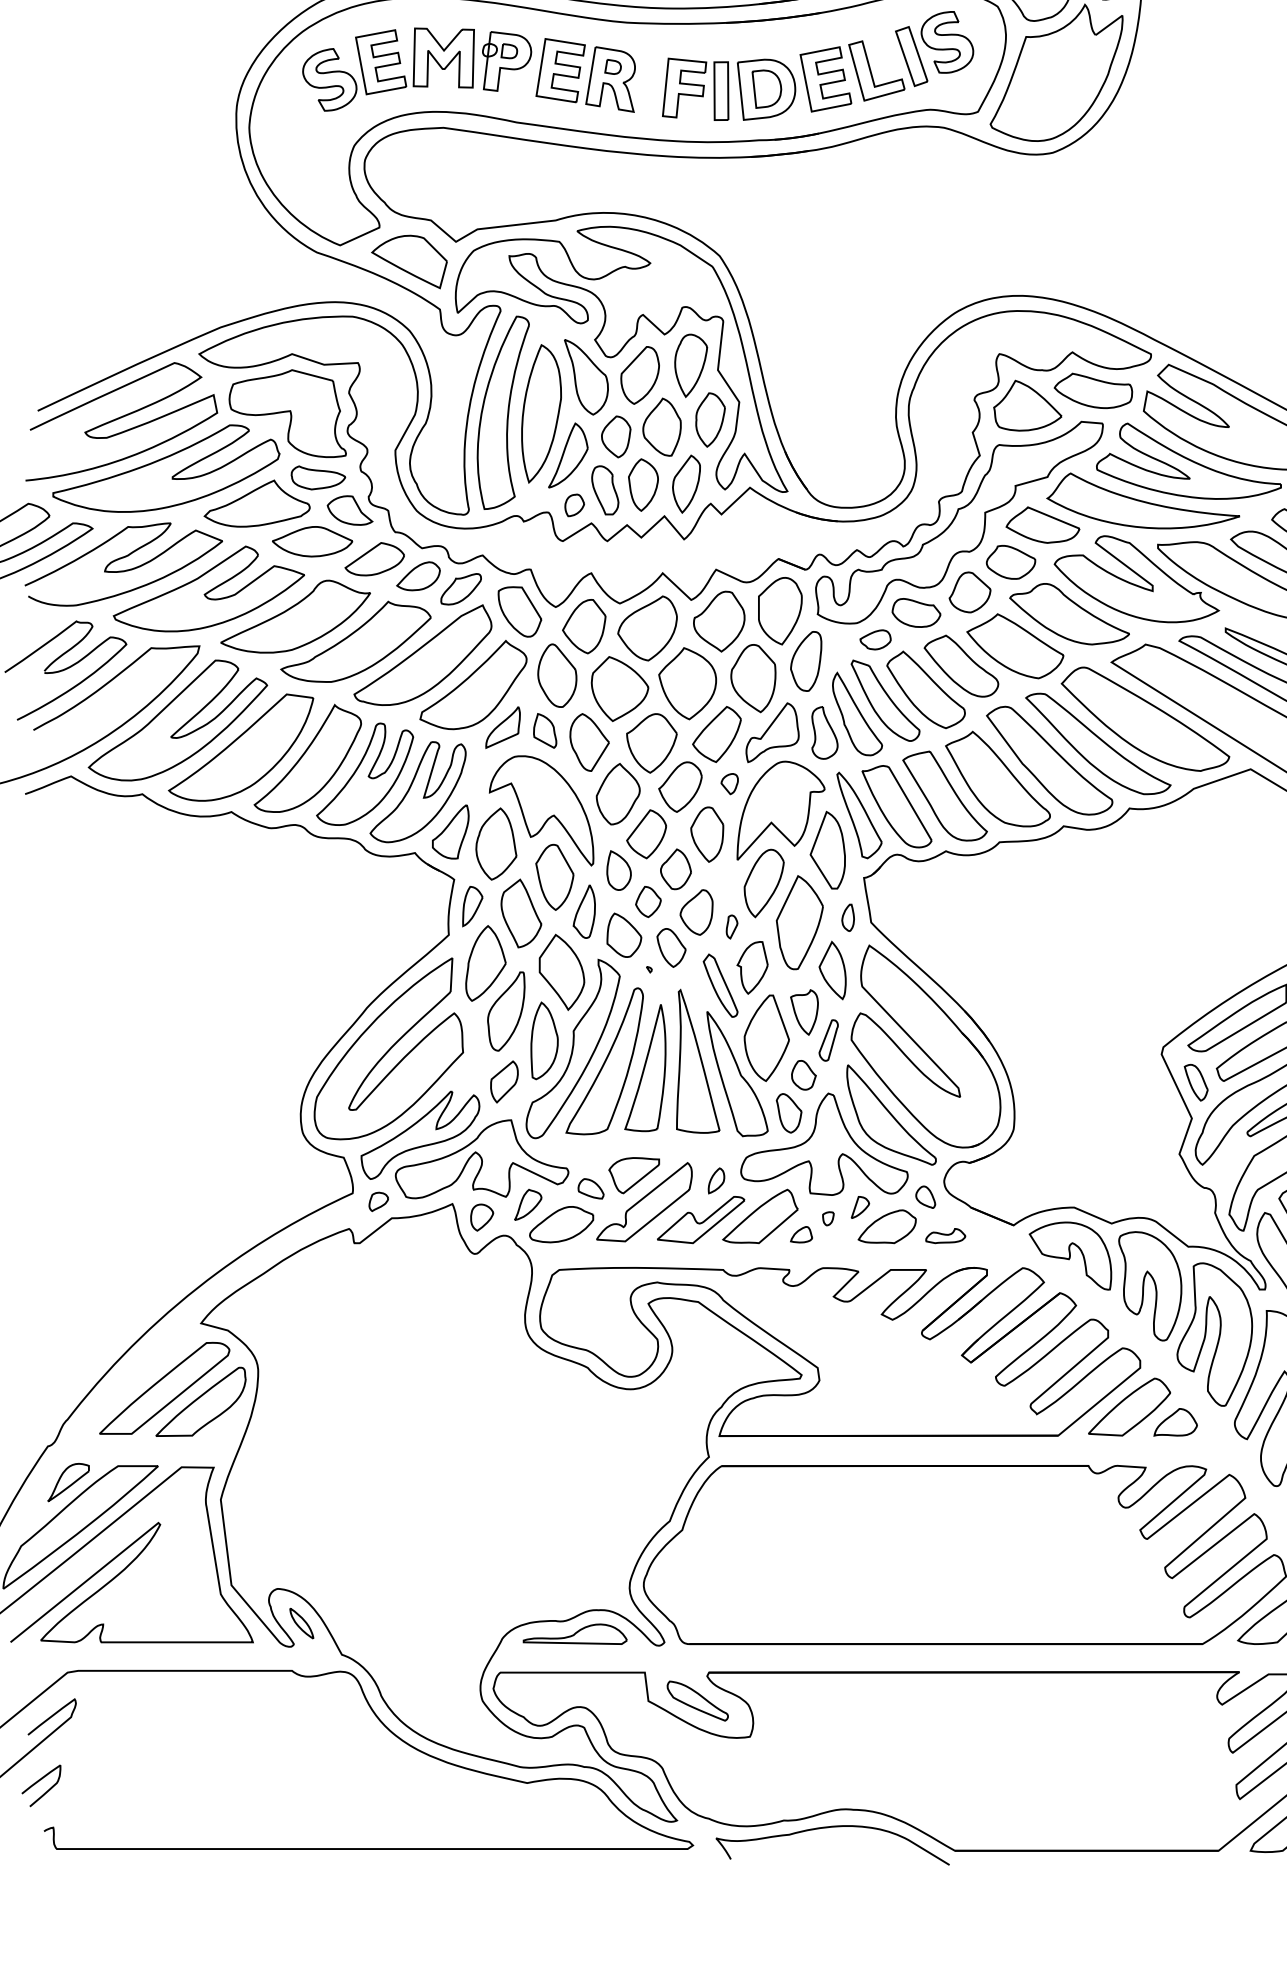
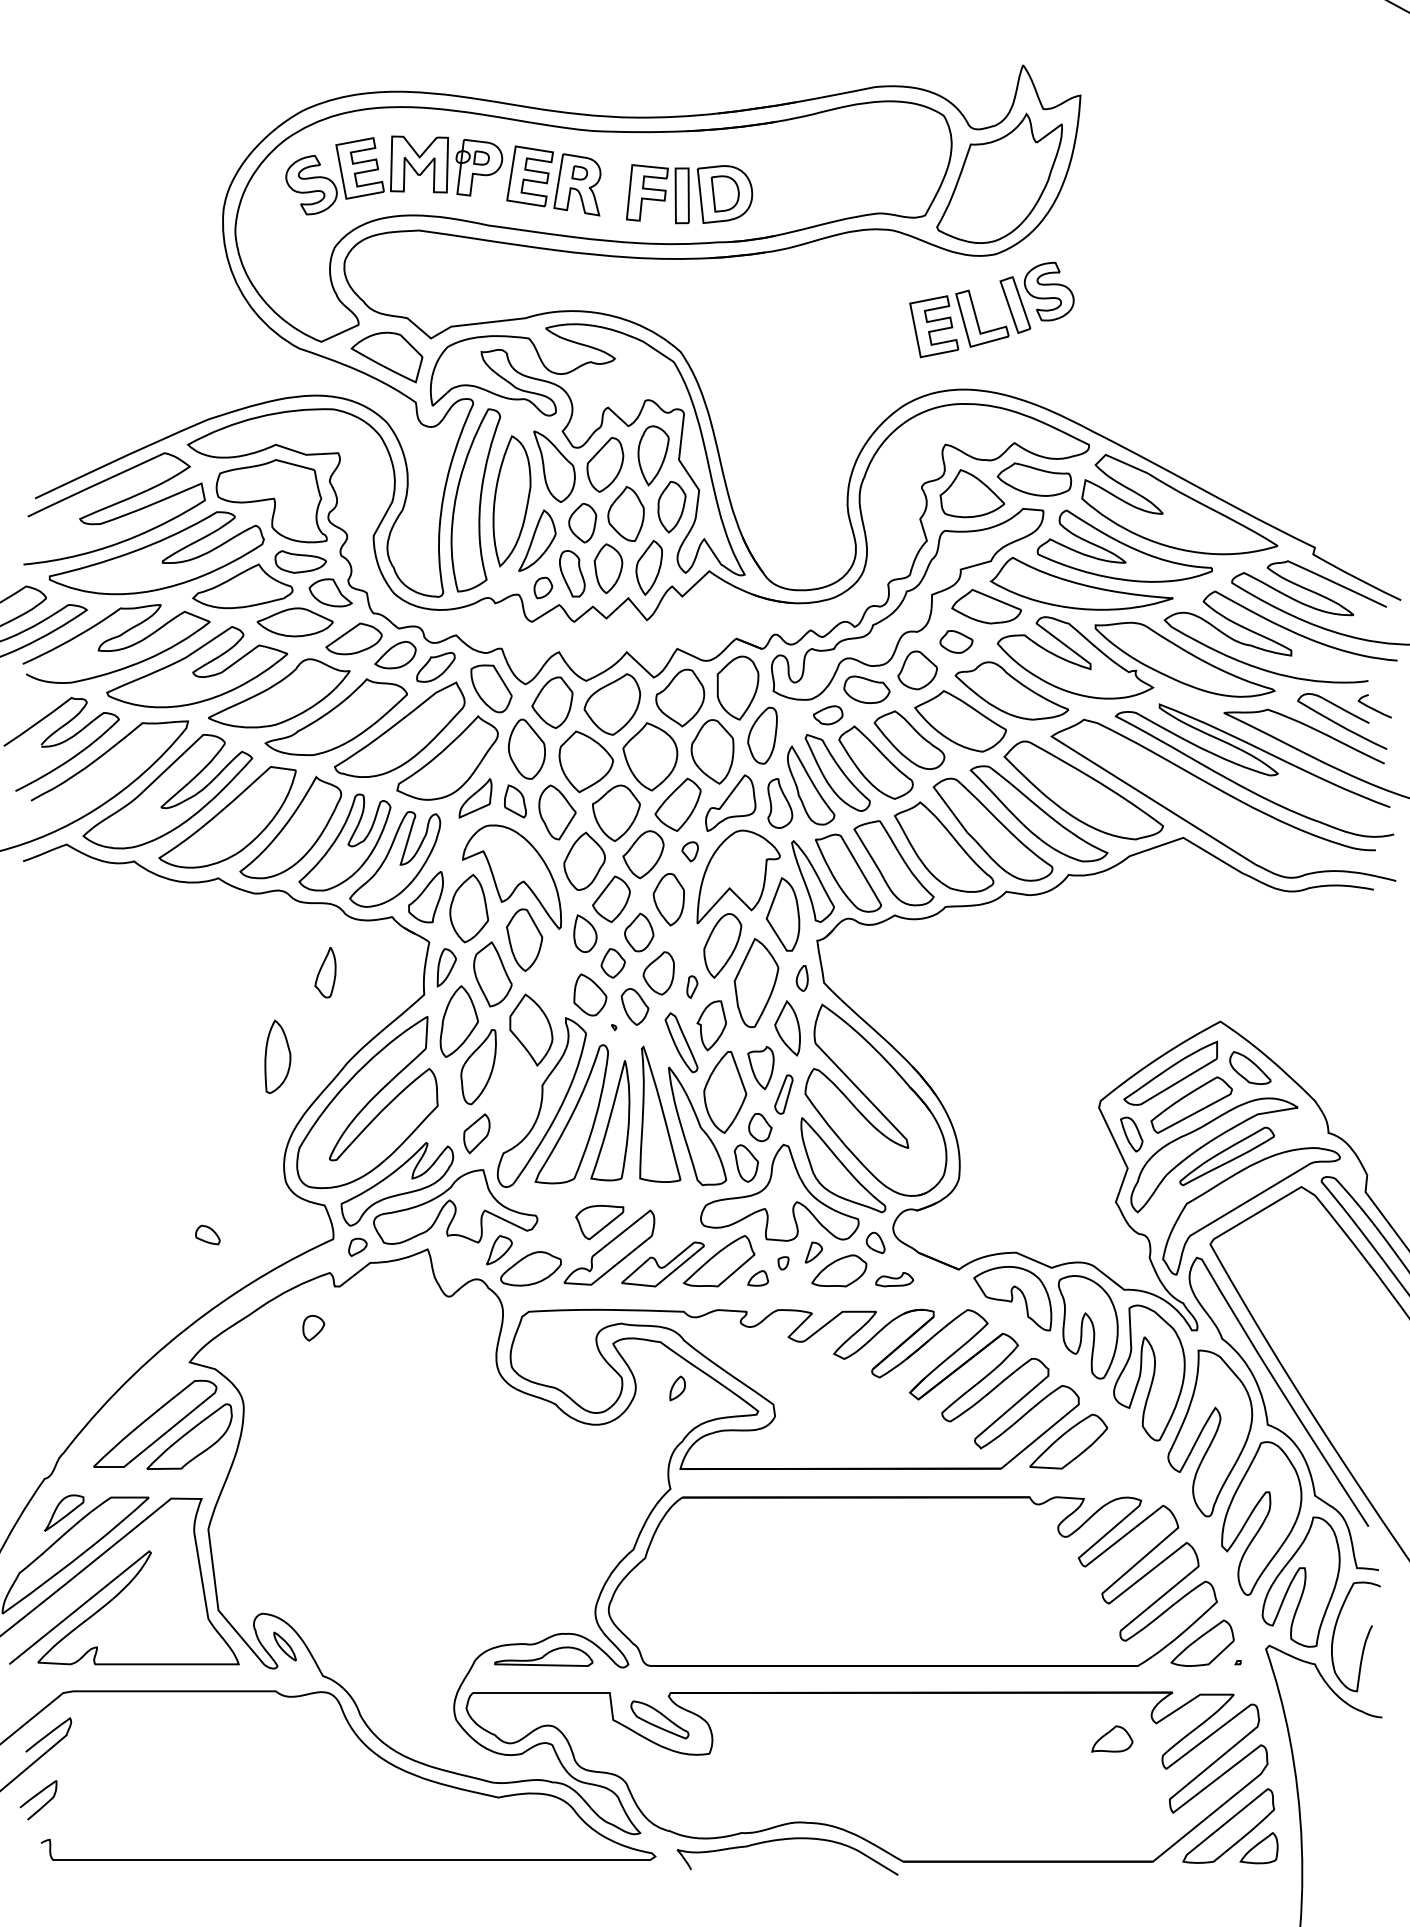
part: (870, 66) -> (976, 314), moved
part: (1011, 561) -> (956, 641), size x0.7
part: (584, 911) -> (325, 972), moved
part: (544, 1040) -> (277, 1056), moved
part: (716, 1180) -> (677, 1388), moved
part: (590, 1188) -> (207, 1234), moved
part: (481, 1217) -> (313, 1328), moved
part: (1175, 1421) -> (1112, 1738), moved

